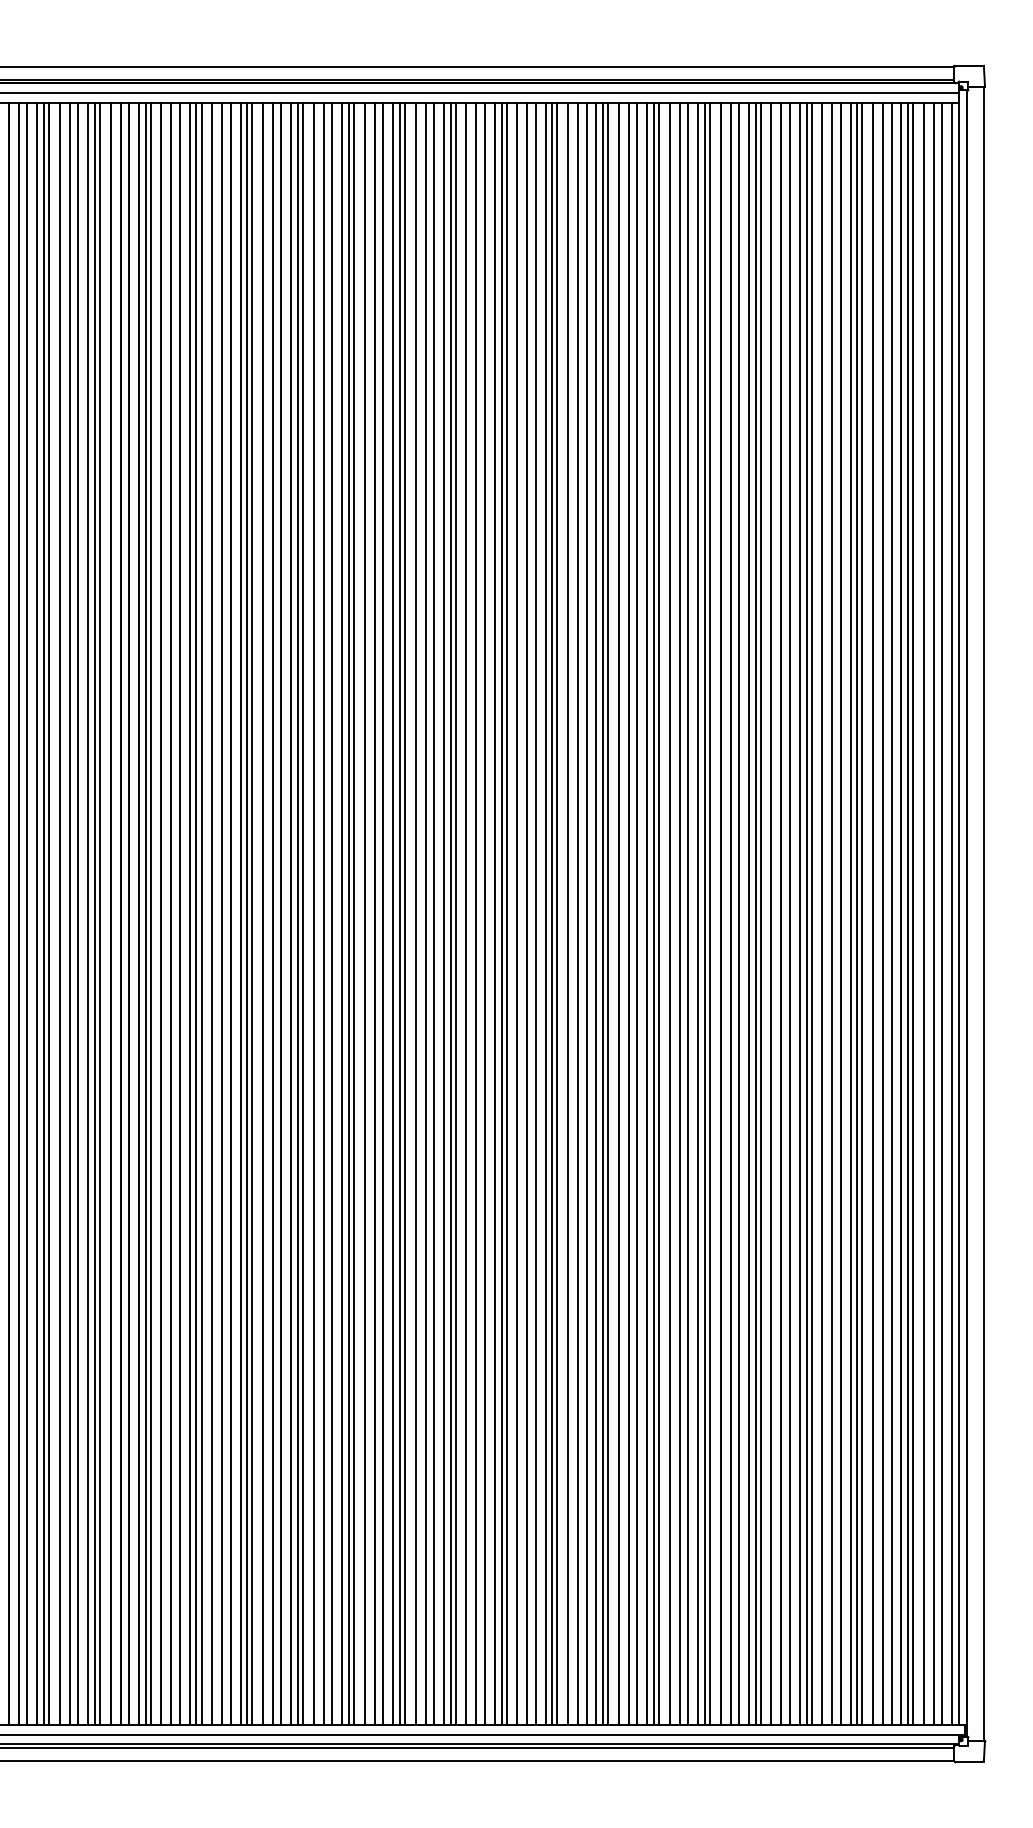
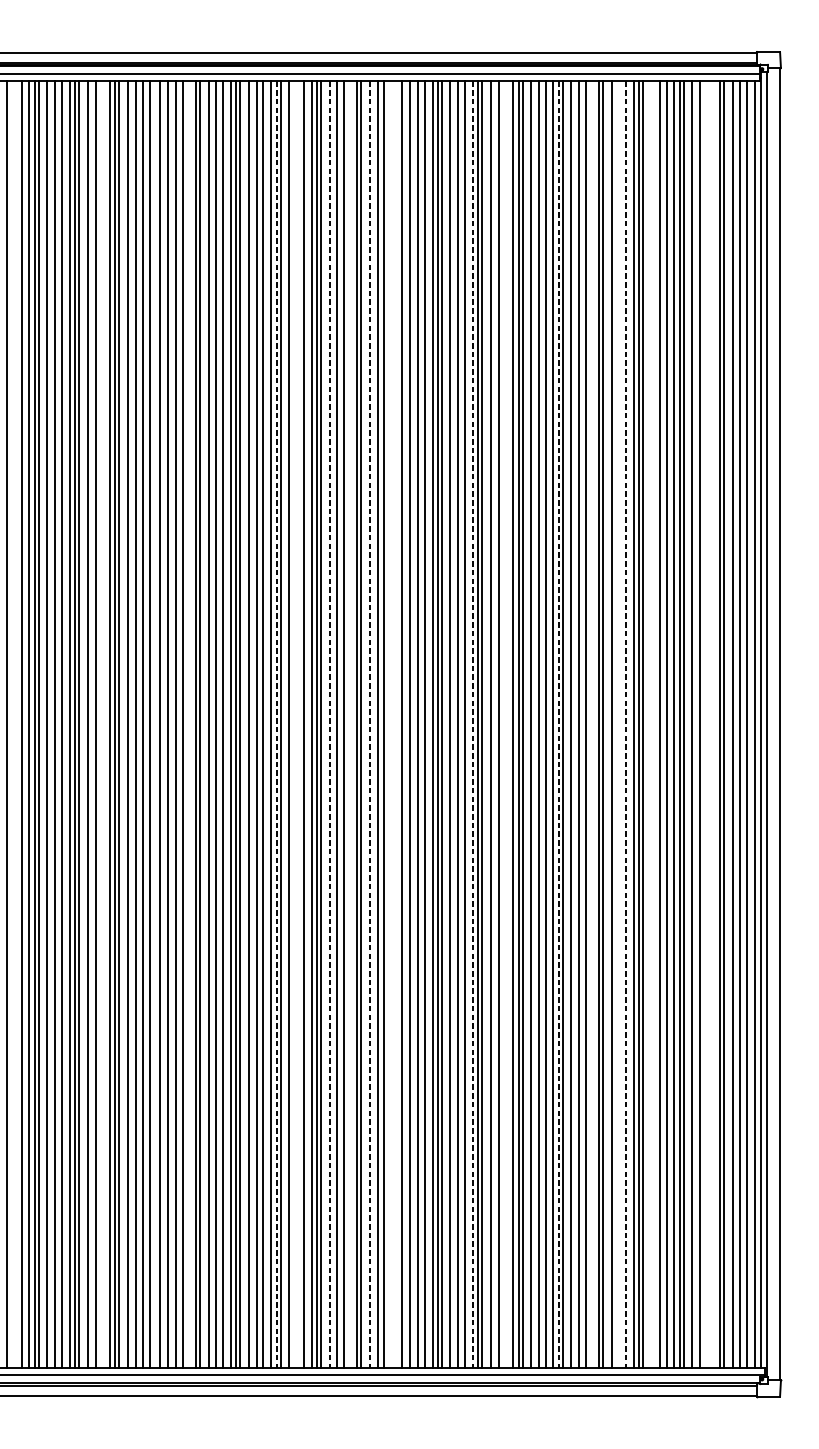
line: (18, 913) -> (14, 724), removed
line: (128, 913) -> (101, 724), removed
line: (196, 913) -> (155, 724), removed
line: (240, 913) -> (190, 724), removed
line: (374, 913) -> (296, 724), removed
line: (443, 913) -> (351, 724), removed
line: (494, 913) -> (392, 724), removed
line: (501, 913) -> (397, 724), removed
line: (637, 913) -> (505, 724), removed
line: (748, 913) -> (593, 724), removed
line: (781, 913) -> (619, 724), removed
line: (822, 913) -> (652, 724), removed
line: (891, 913) -> (706, 724), removed
line: (901, 913) -> (714, 724), removed
line: (348, 914) -> (276, 724), solid -> dashed
line: (415, 914) -> (329, 724), solid -> dashed
line: (466, 914) -> (369, 724), solid -> dashed
line: (596, 914) -> (472, 724), solid -> dashed
line: (704, 914) -> (558, 724), solid -> dashed
line: (789, 914) -> (625, 724), solid -> dashed

